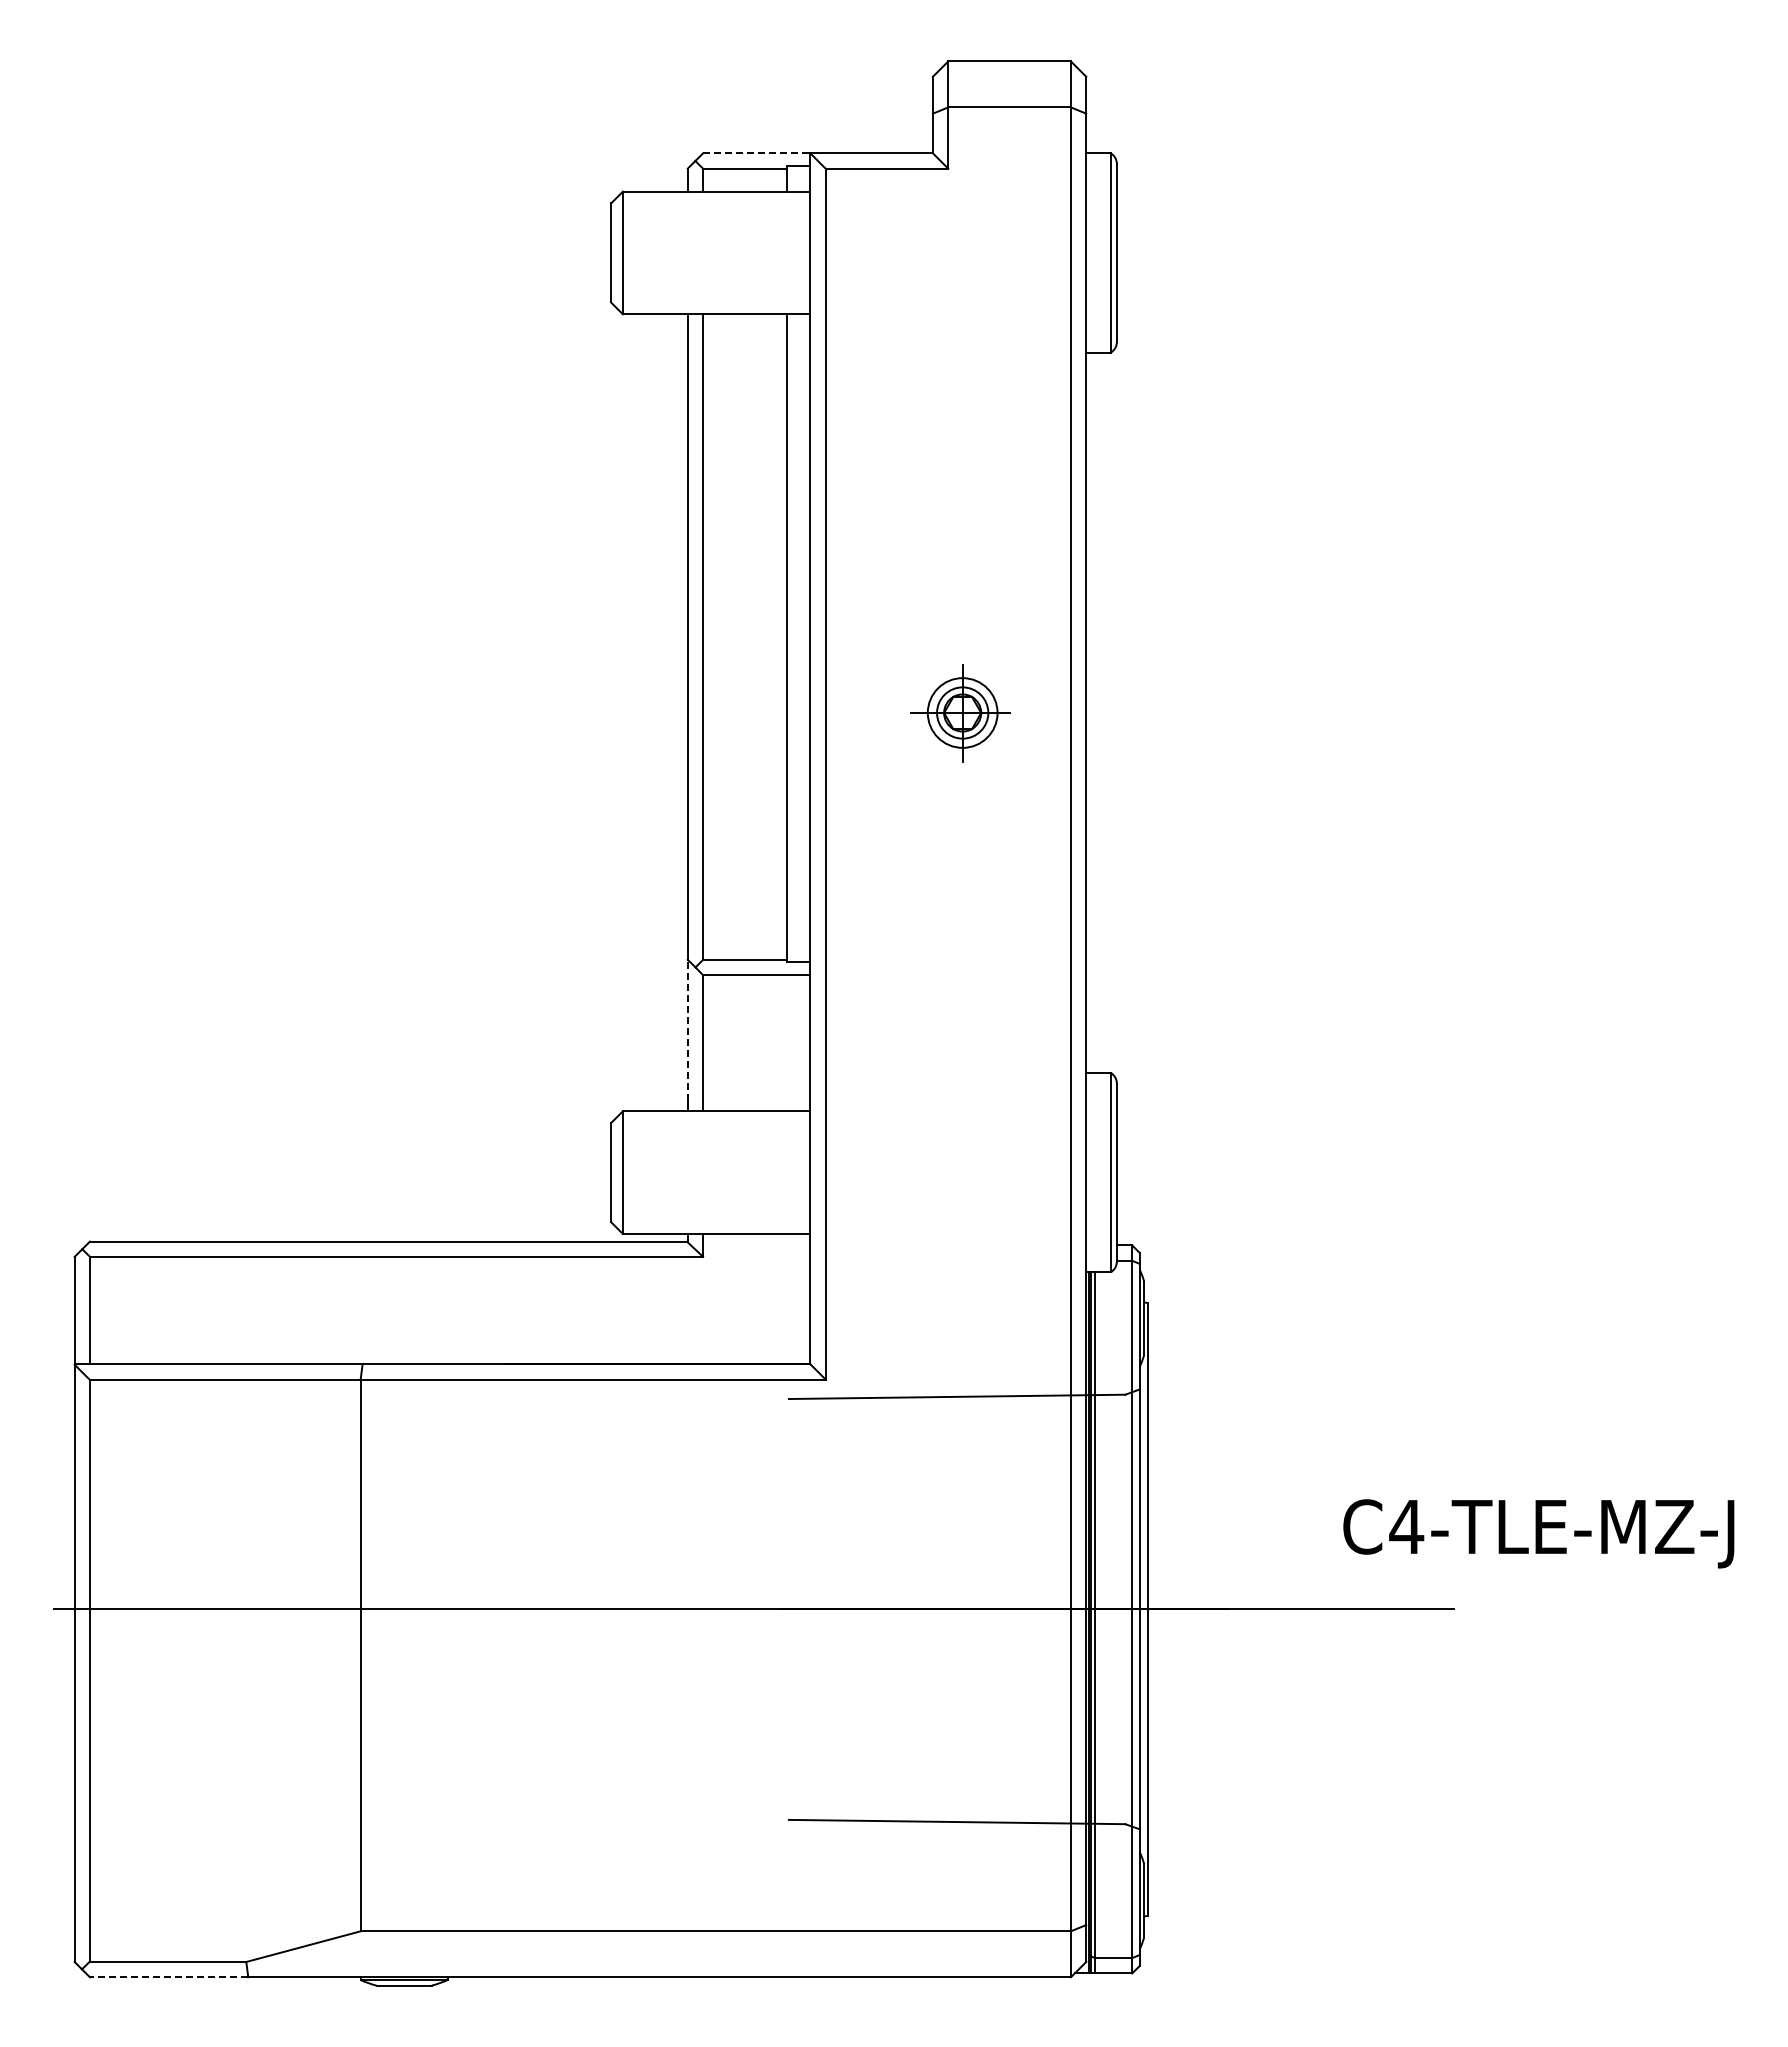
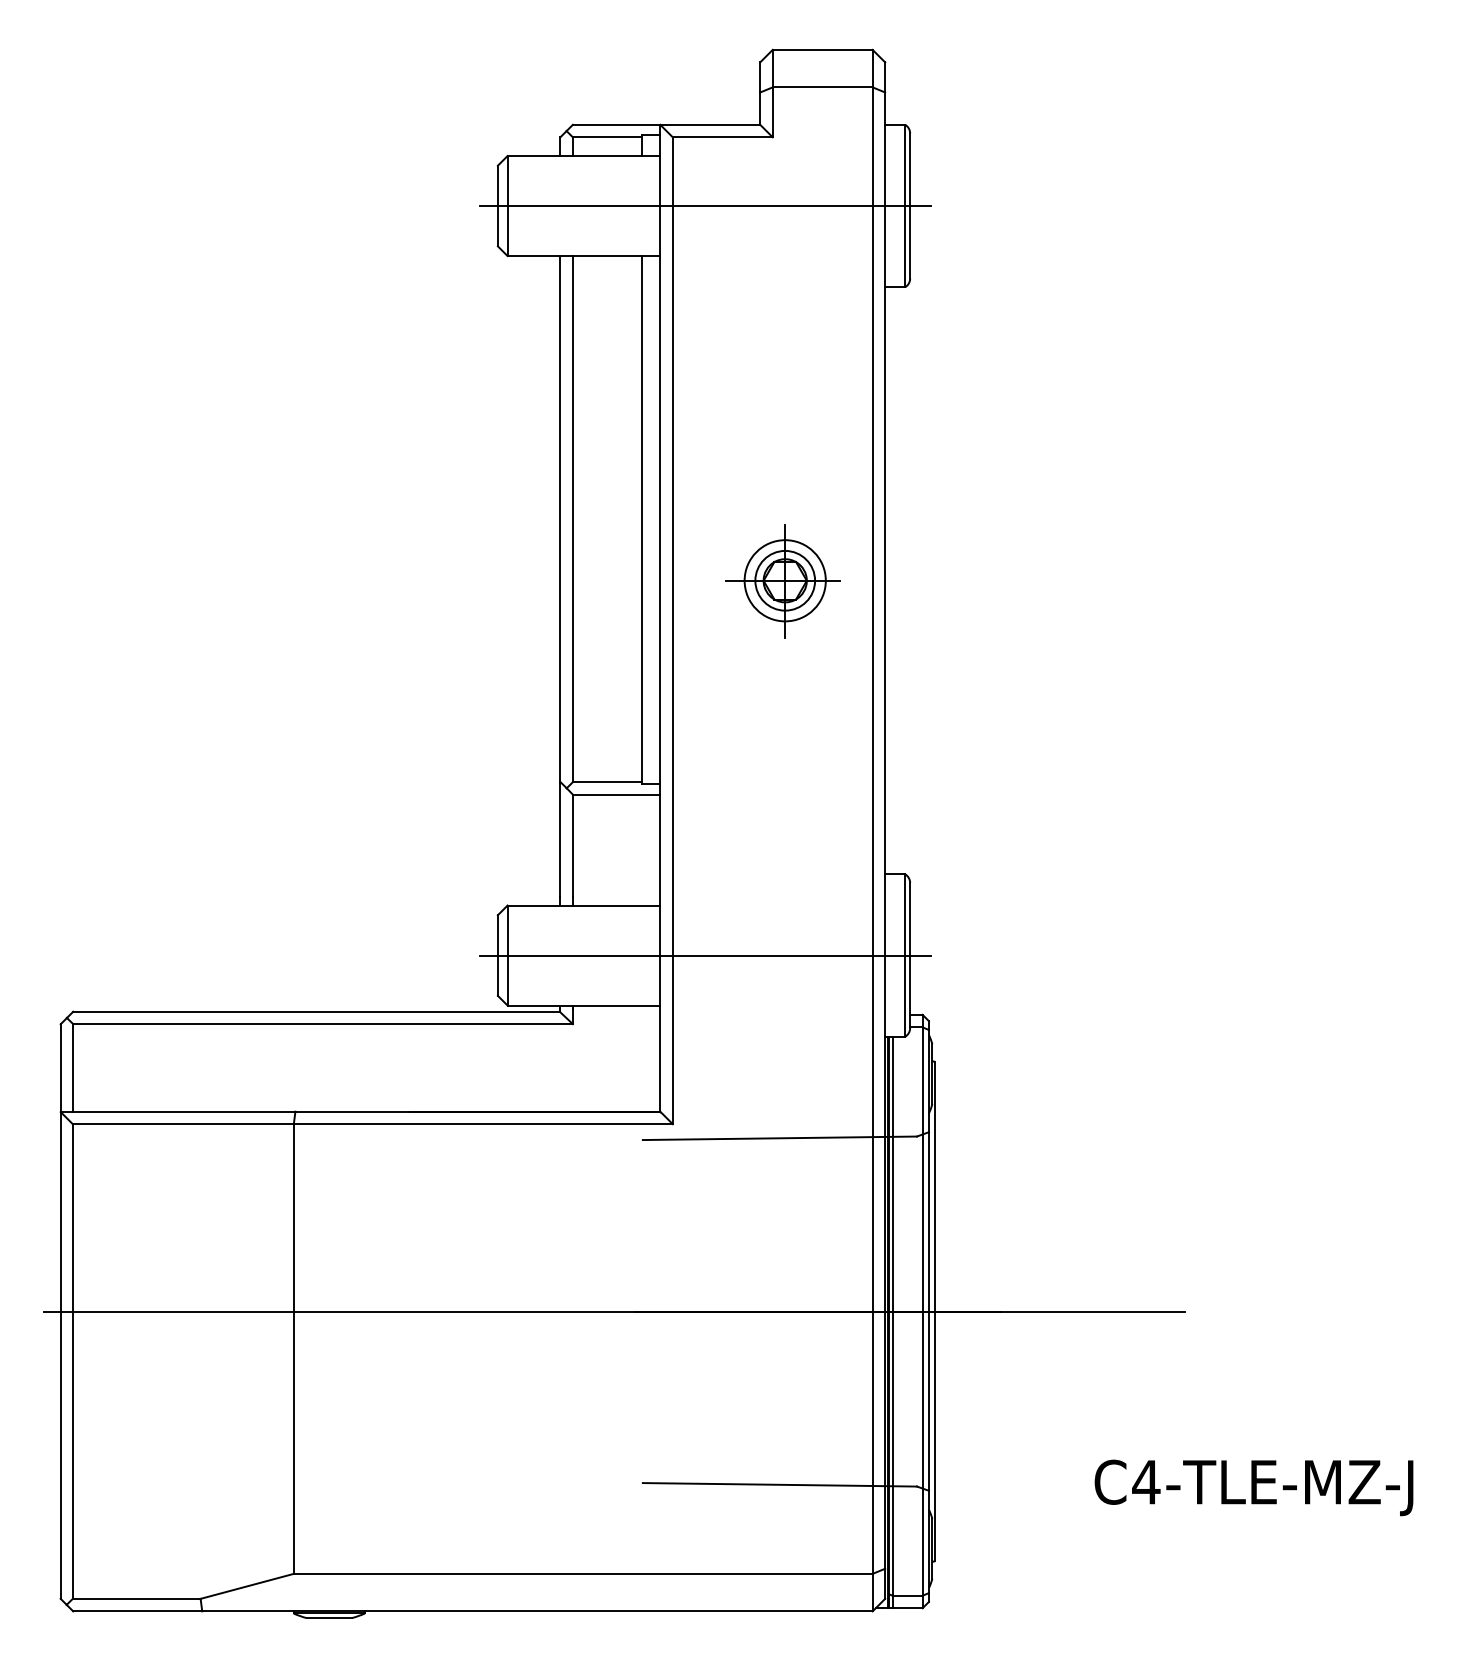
line: (756, 153) -> (616, 124), dashed -> solid
line: (865, 253) -> (705, 206), added
part: (960, 713) -> (782, 581), size x1.43
line: (687, 1029) -> (560, 838), dashed -> solid
line: (865, 1172) -> (705, 955), added
text: (1538, 1533) -> (1253, 1487), moved
line: (168, 1977) -> (137, 1611), dashed -> solid

